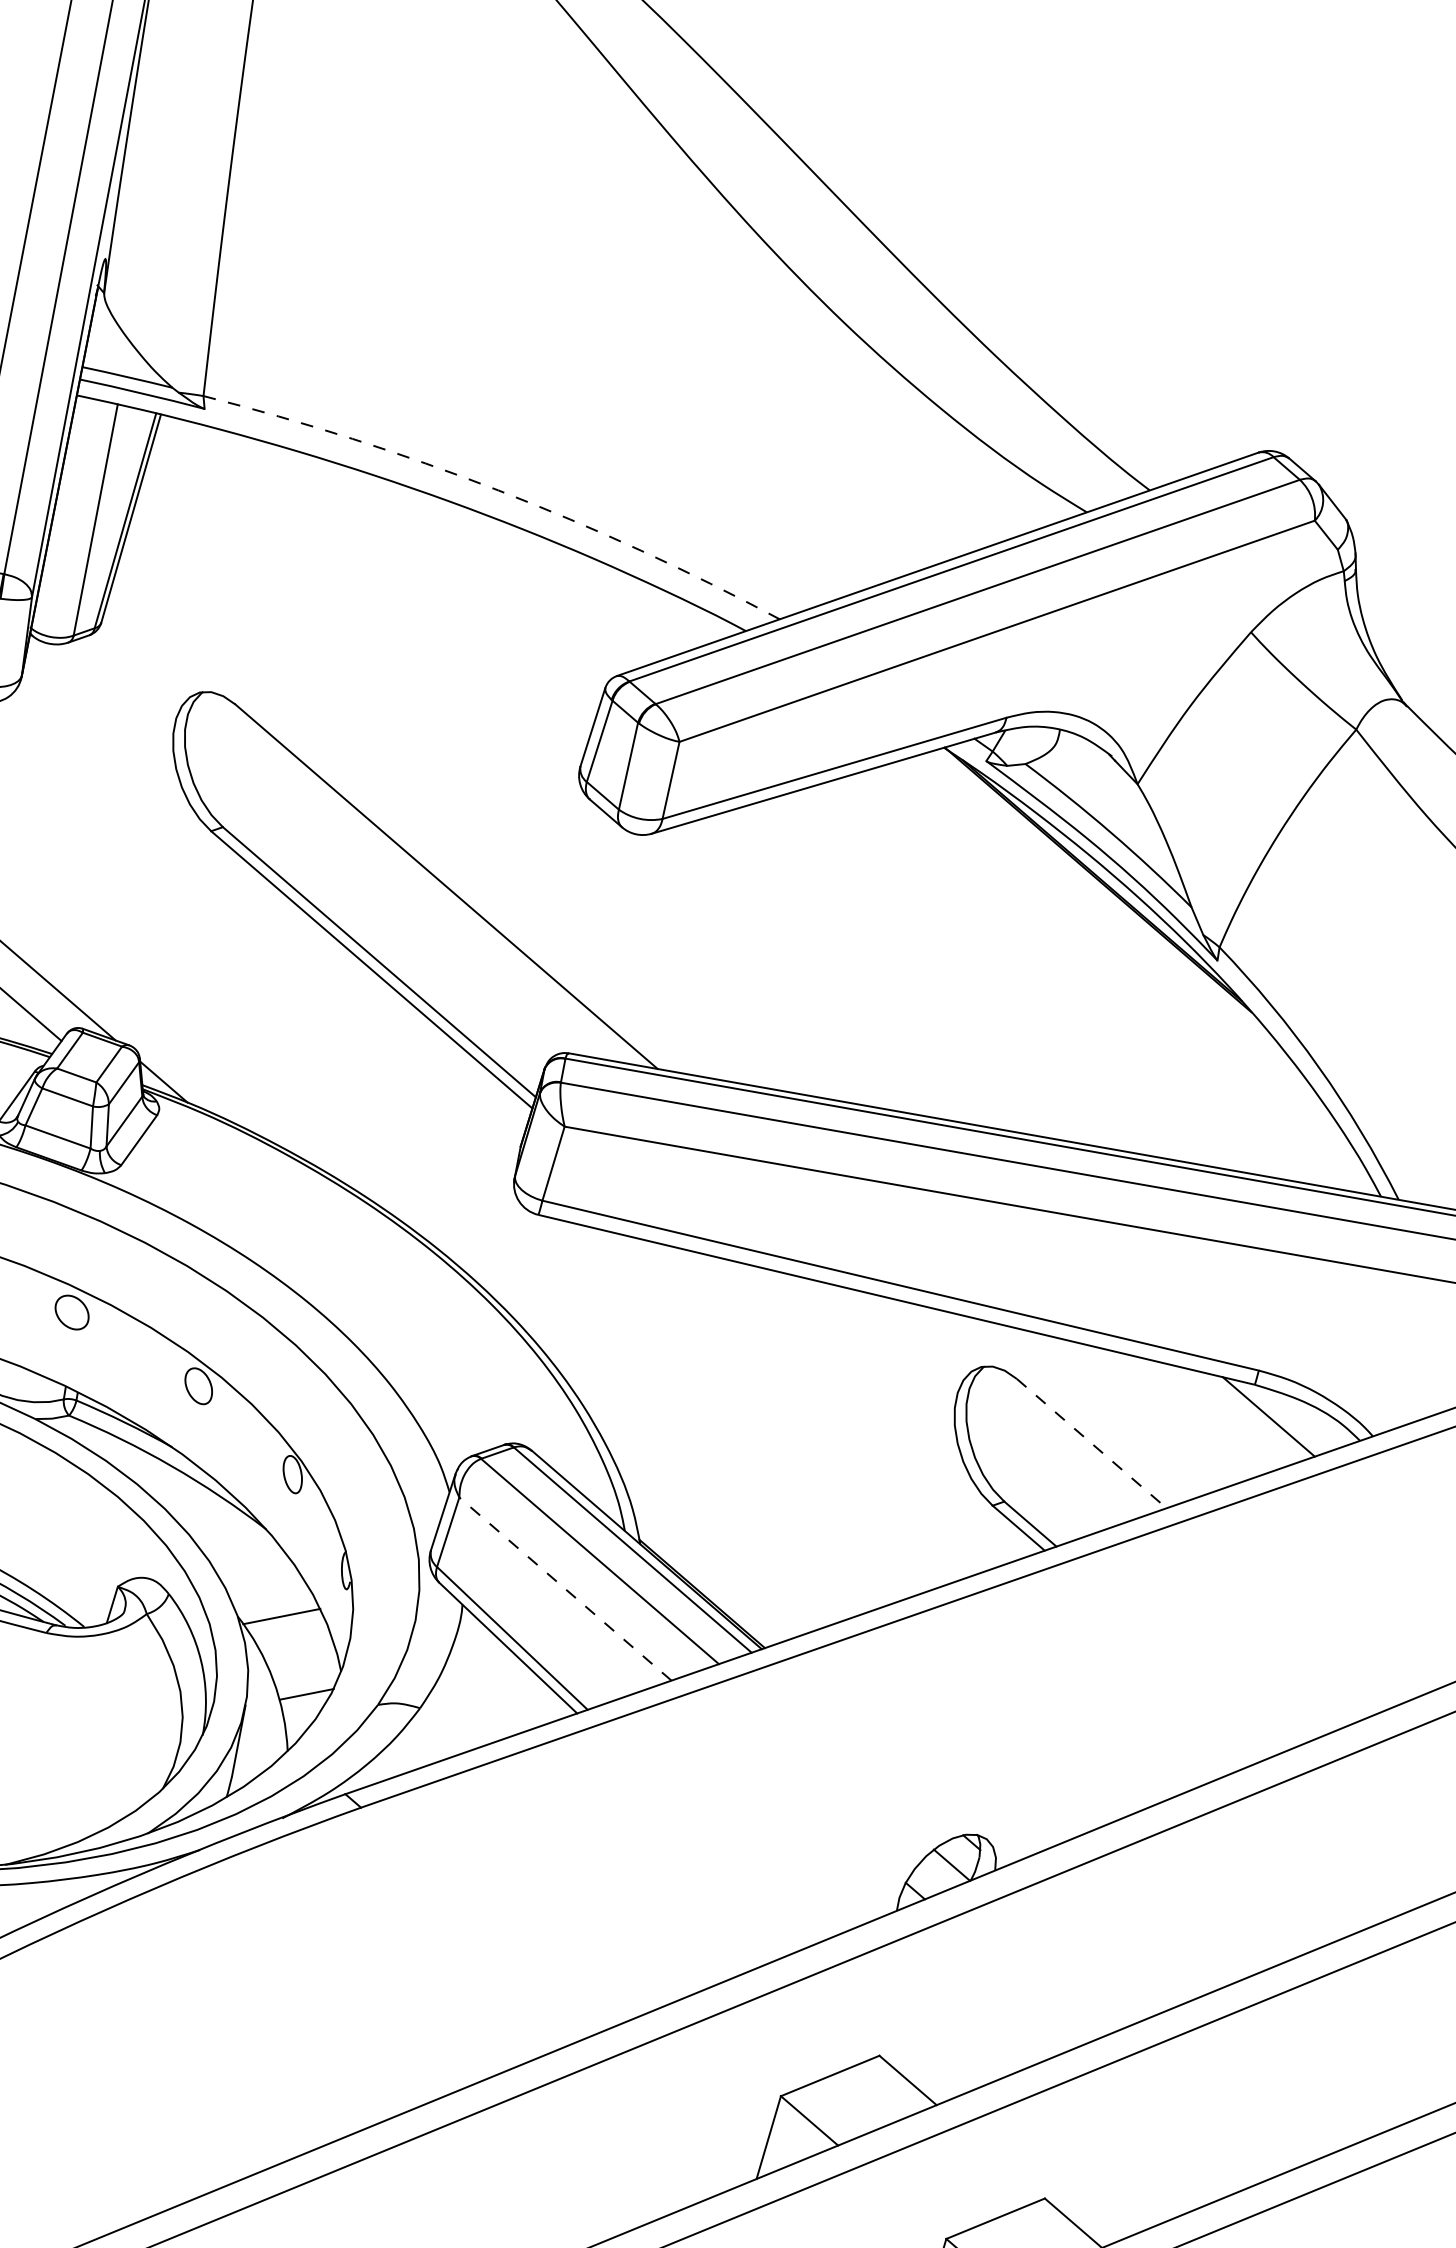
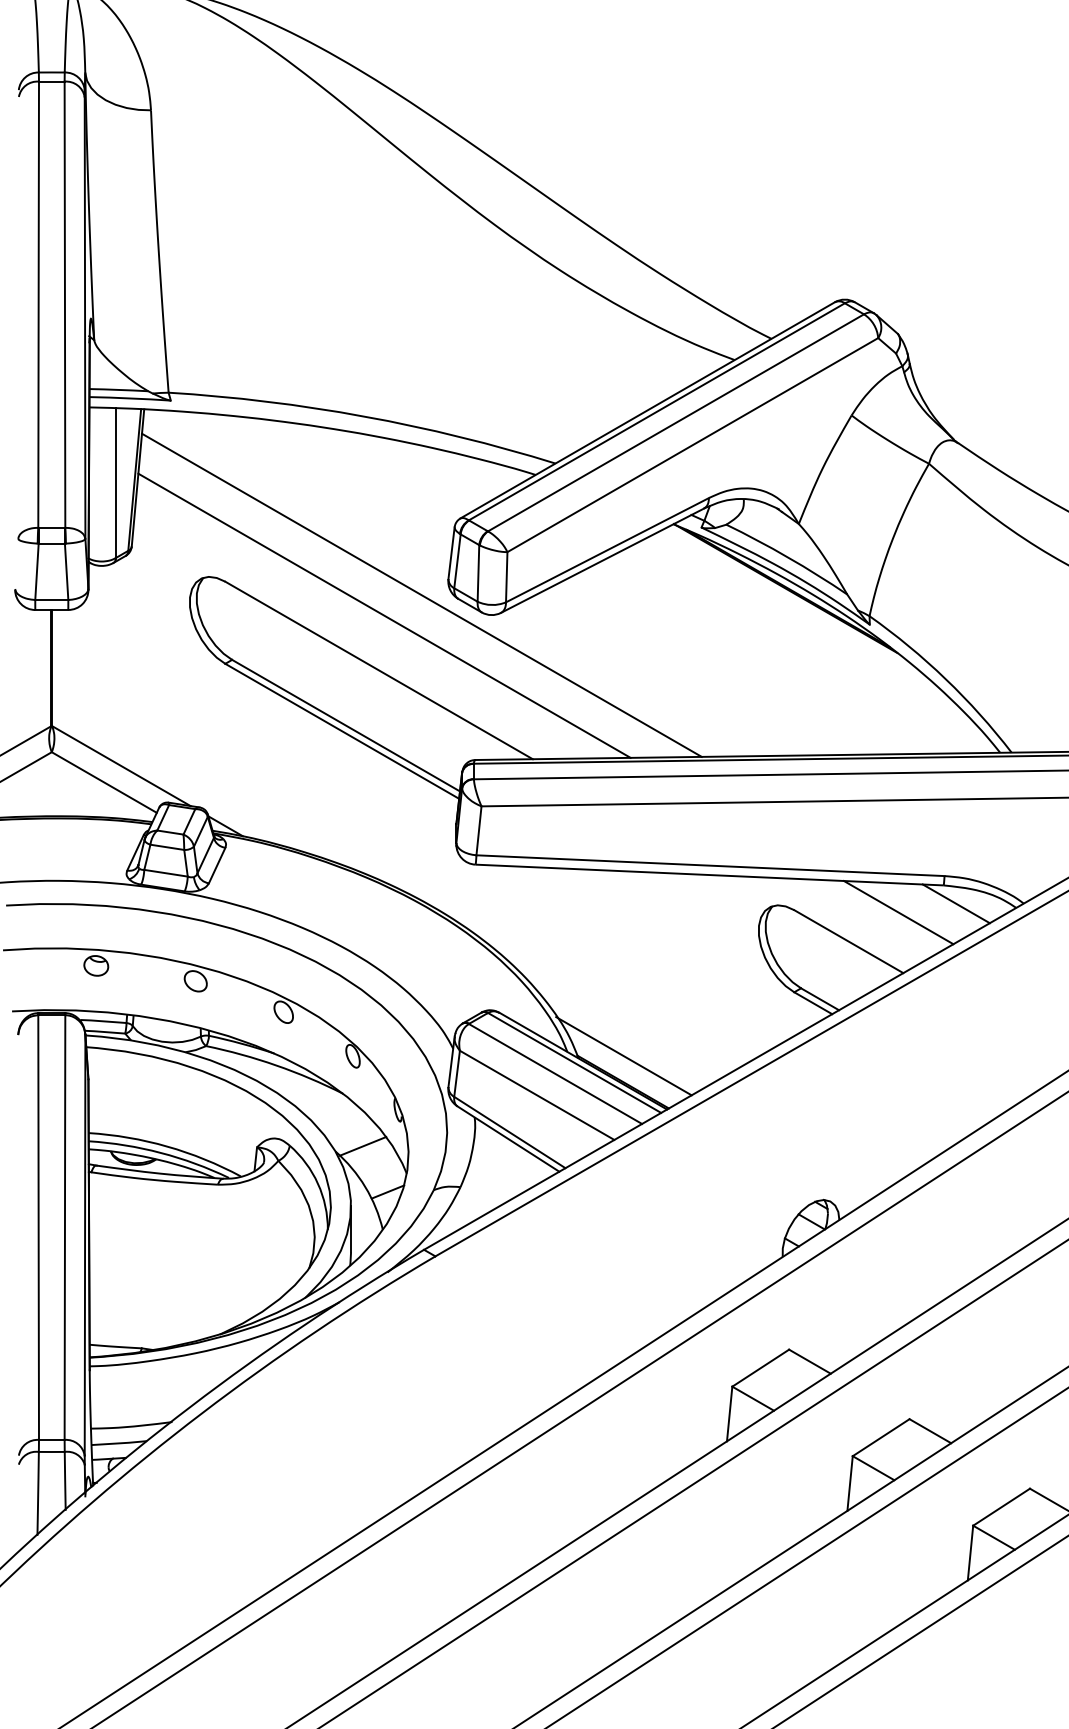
arc: (498, 490) -> (364, 416), dashed -> solid
line: (534, 781) -> (421, 594), added
line: (471, 803) -> (384, 615), added
line: (1177, 1413) -> (898, 912), added
line: (1091, 1443) -> (848, 941), dashed -> solid
line: (710, 1554) -> (623, 1056), added
line: (564, 1589) -> (536, 1095), dashed -> solid

